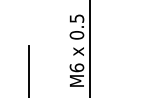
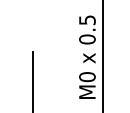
text: (76, 67) -> (86, 76), M6 -> M0

